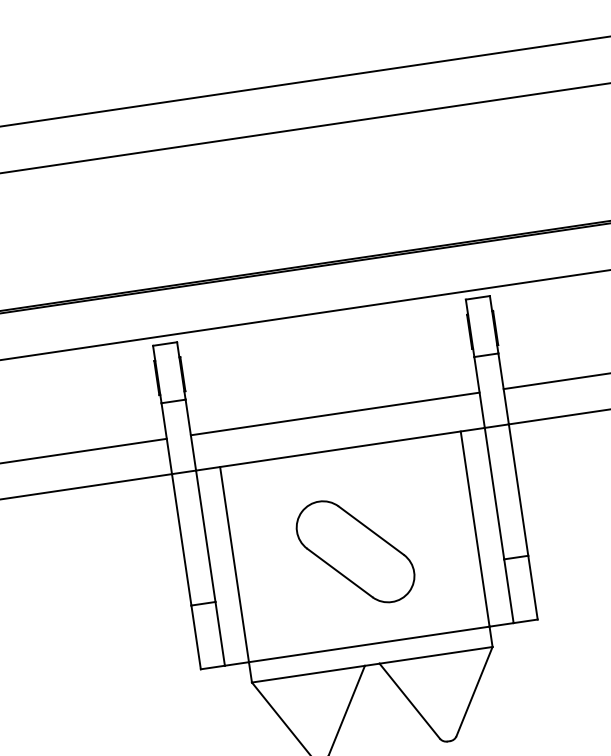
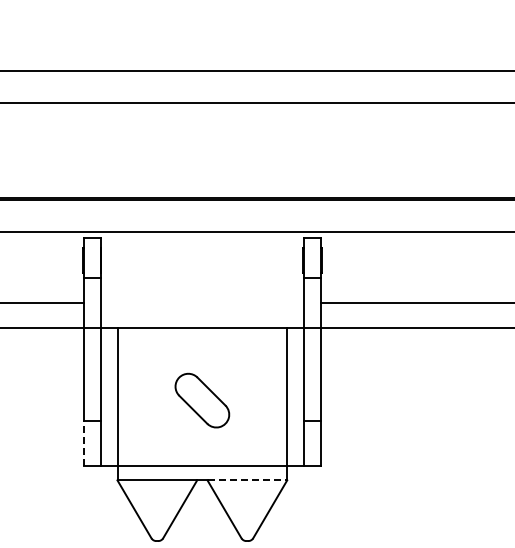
line: (335, 413) -> (202, 303), removed
part: (355, 551) -> (202, 400), size x0.7
line: (196, 637) -> (83, 443), solid -> dashed
line: (436, 655) -> (247, 480), solid -> dashed

